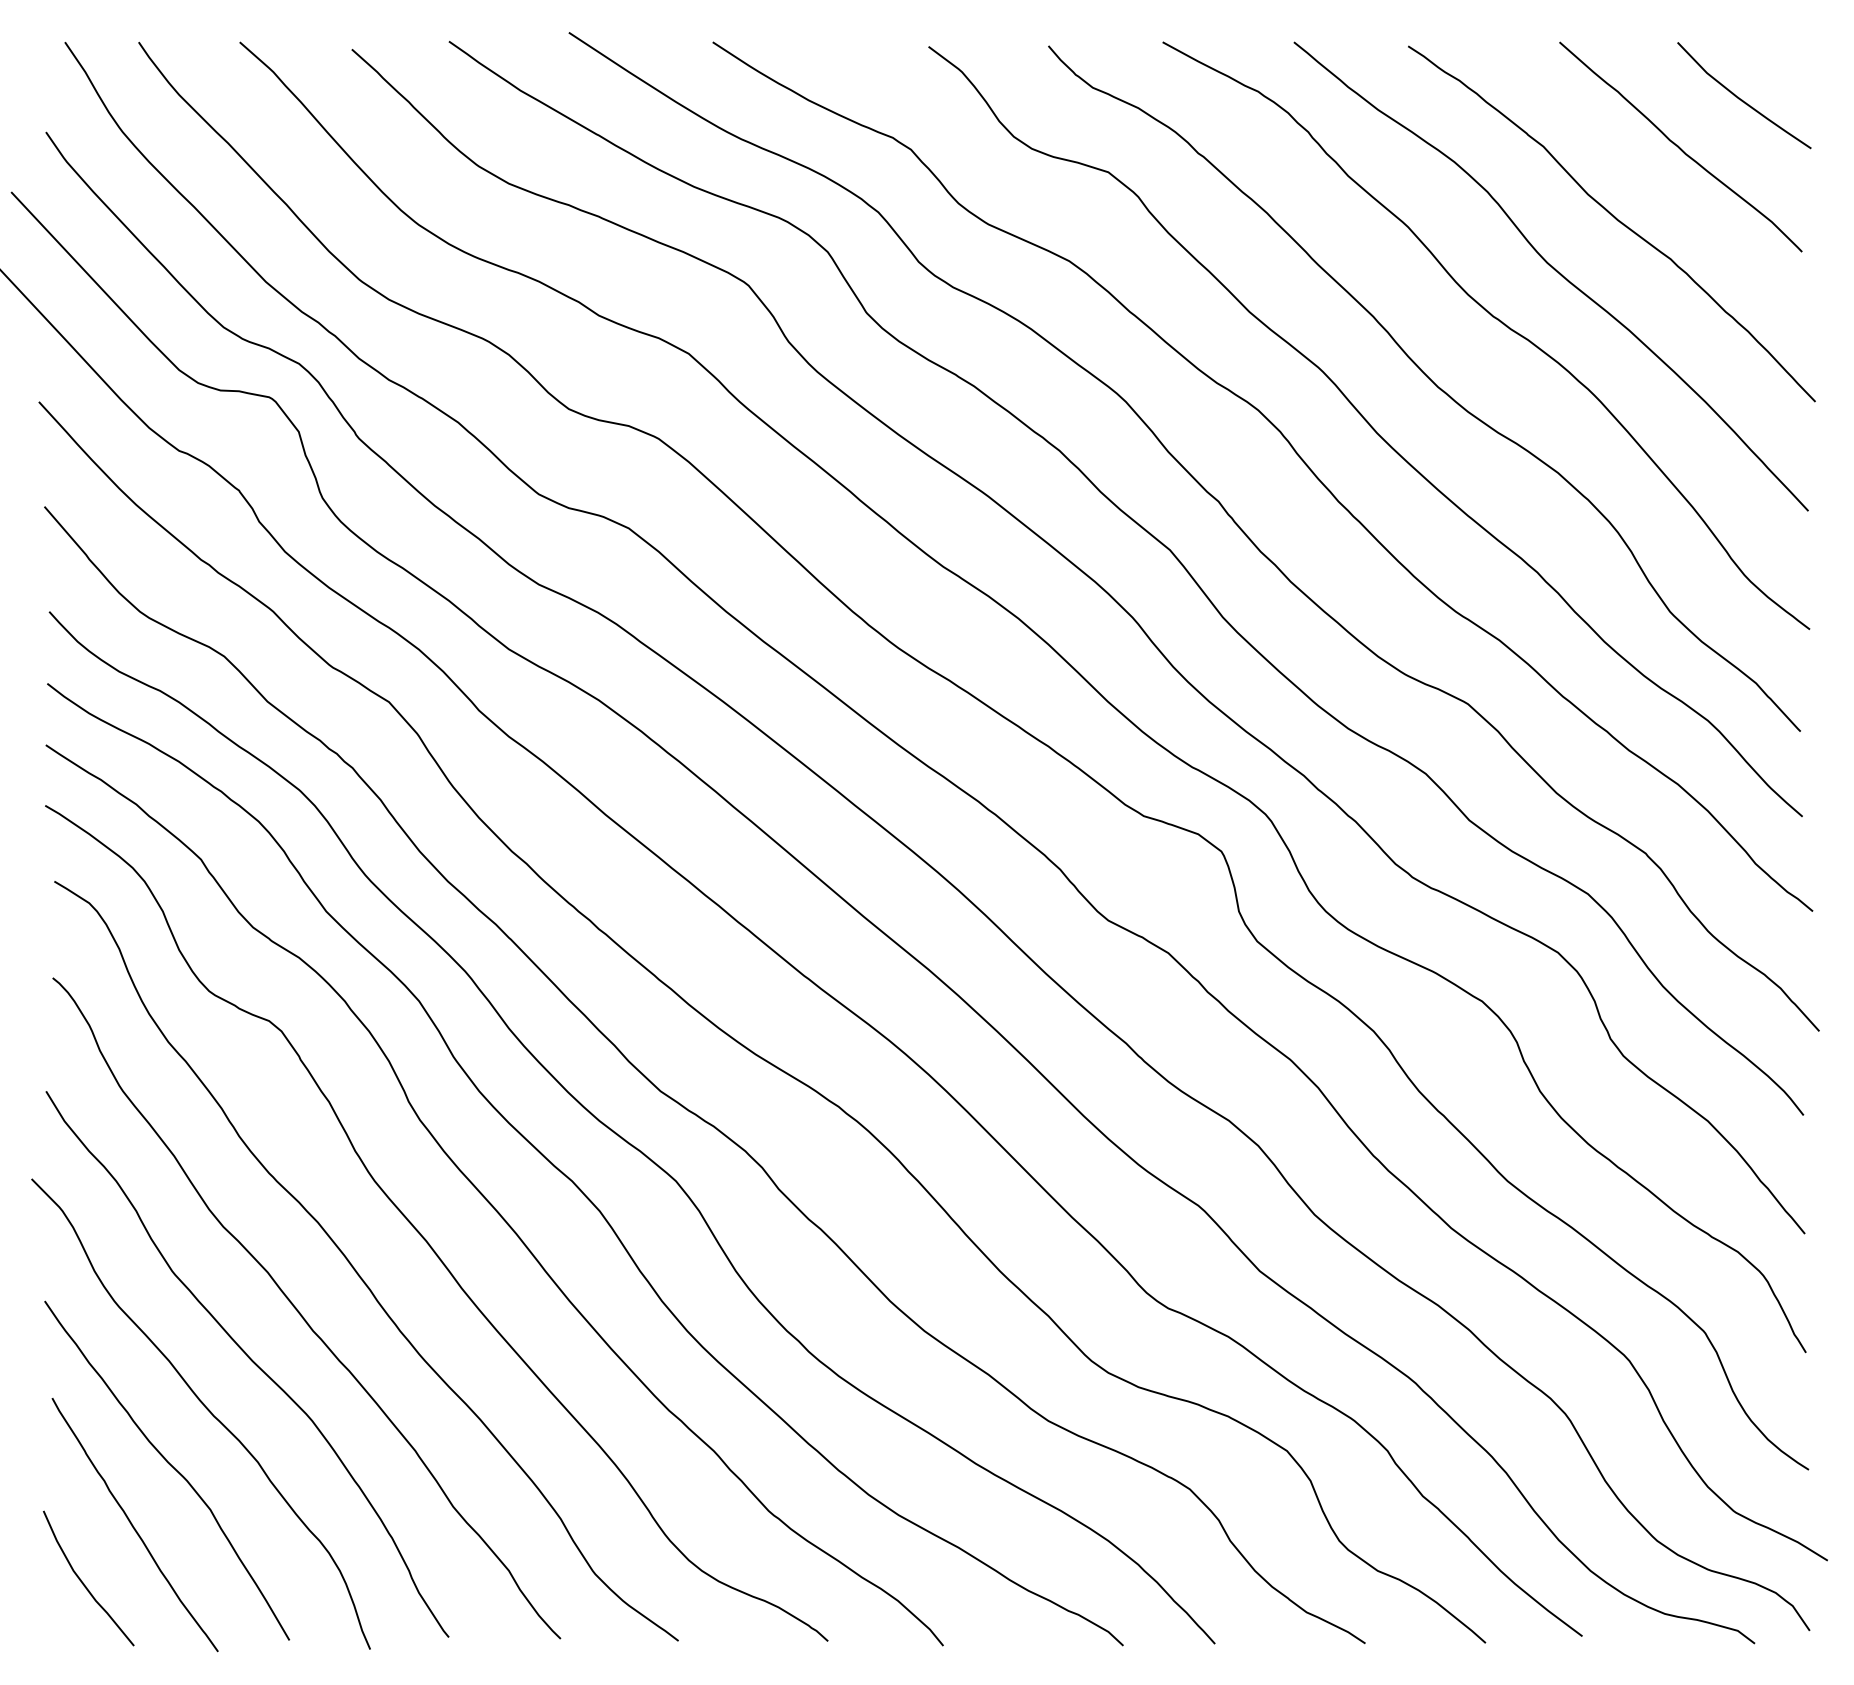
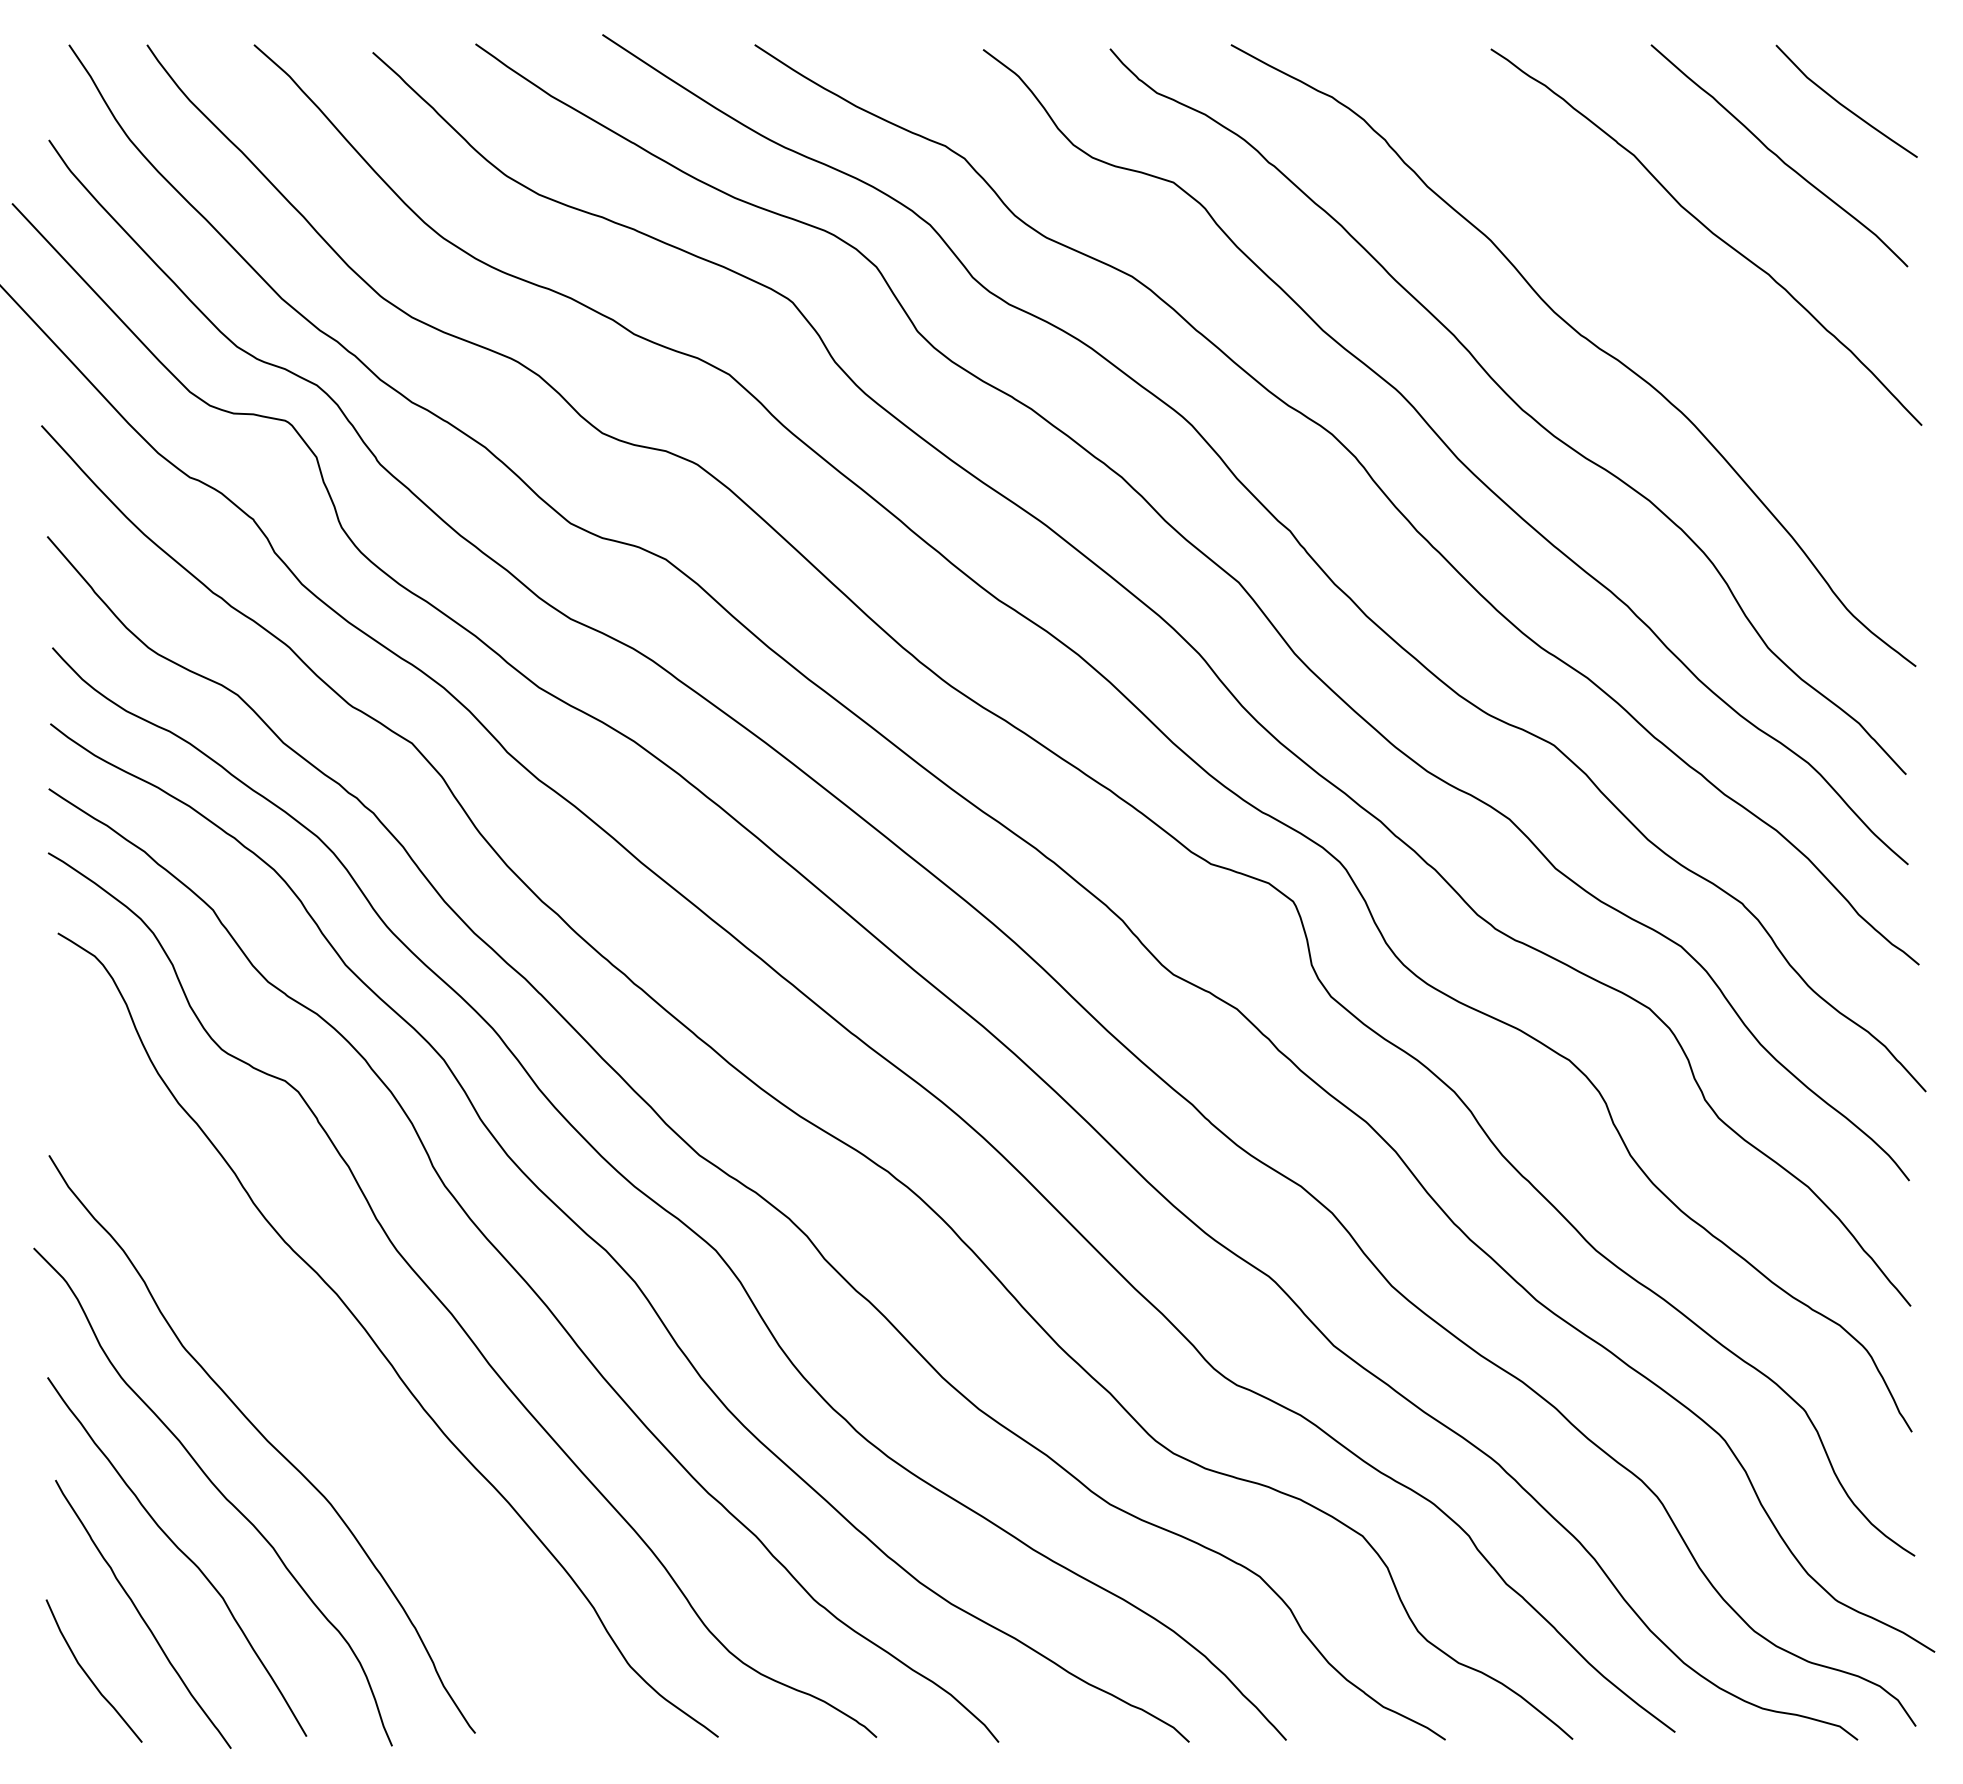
curve: (1554, 270) -> (1645, 286), removed
curve: (299, 1311) -> (317, 1388), removed

